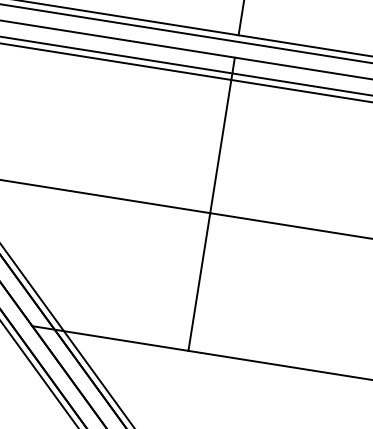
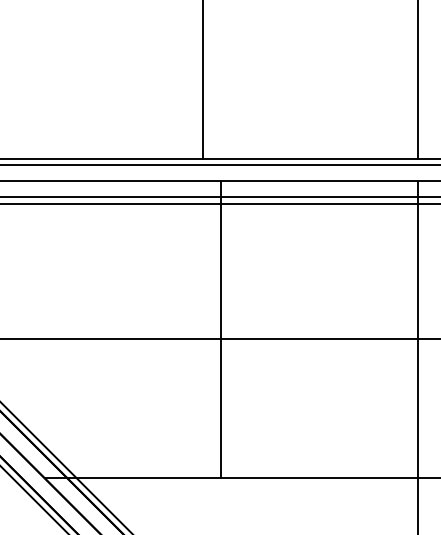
line: (211, 203) -> (220, 329), moved

